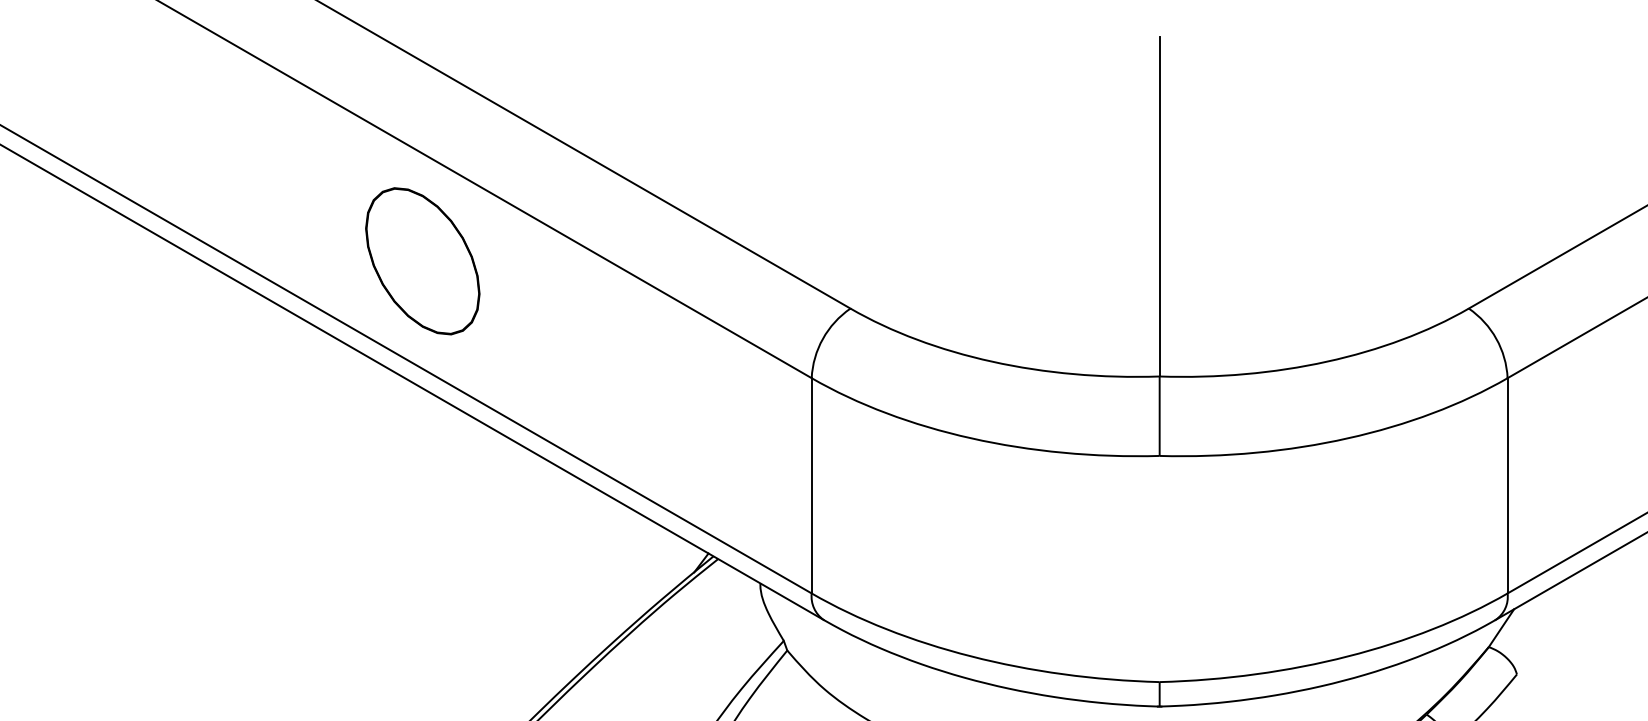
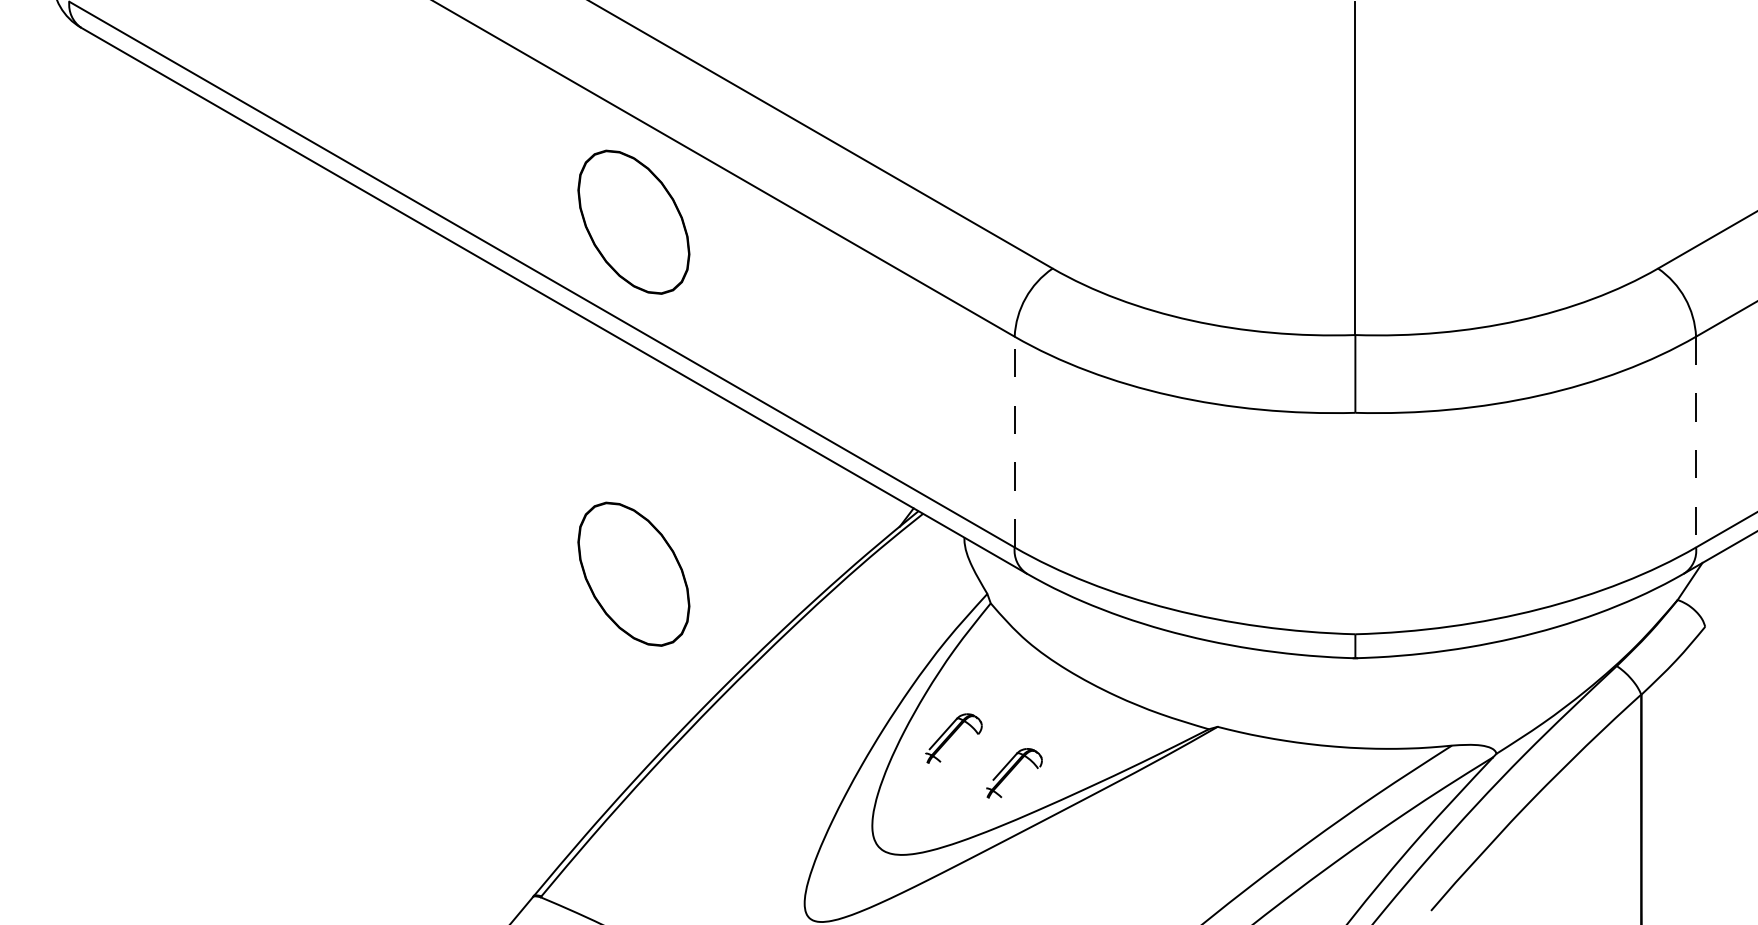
line: (811, 485) -> (1014, 441), solid -> dashed
line: (1508, 486) -> (1696, 442), solid -> dashed
part: (422, 620) -> (633, 573), added

